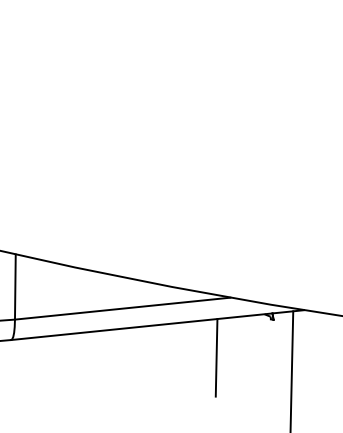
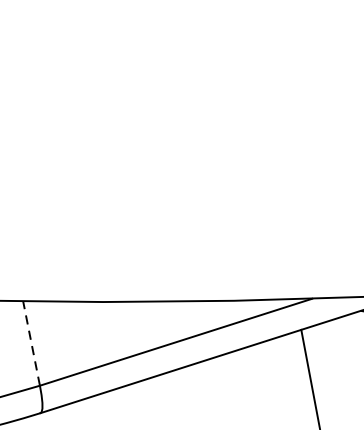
line: (15, 287) -> (31, 344), solid -> dashed

